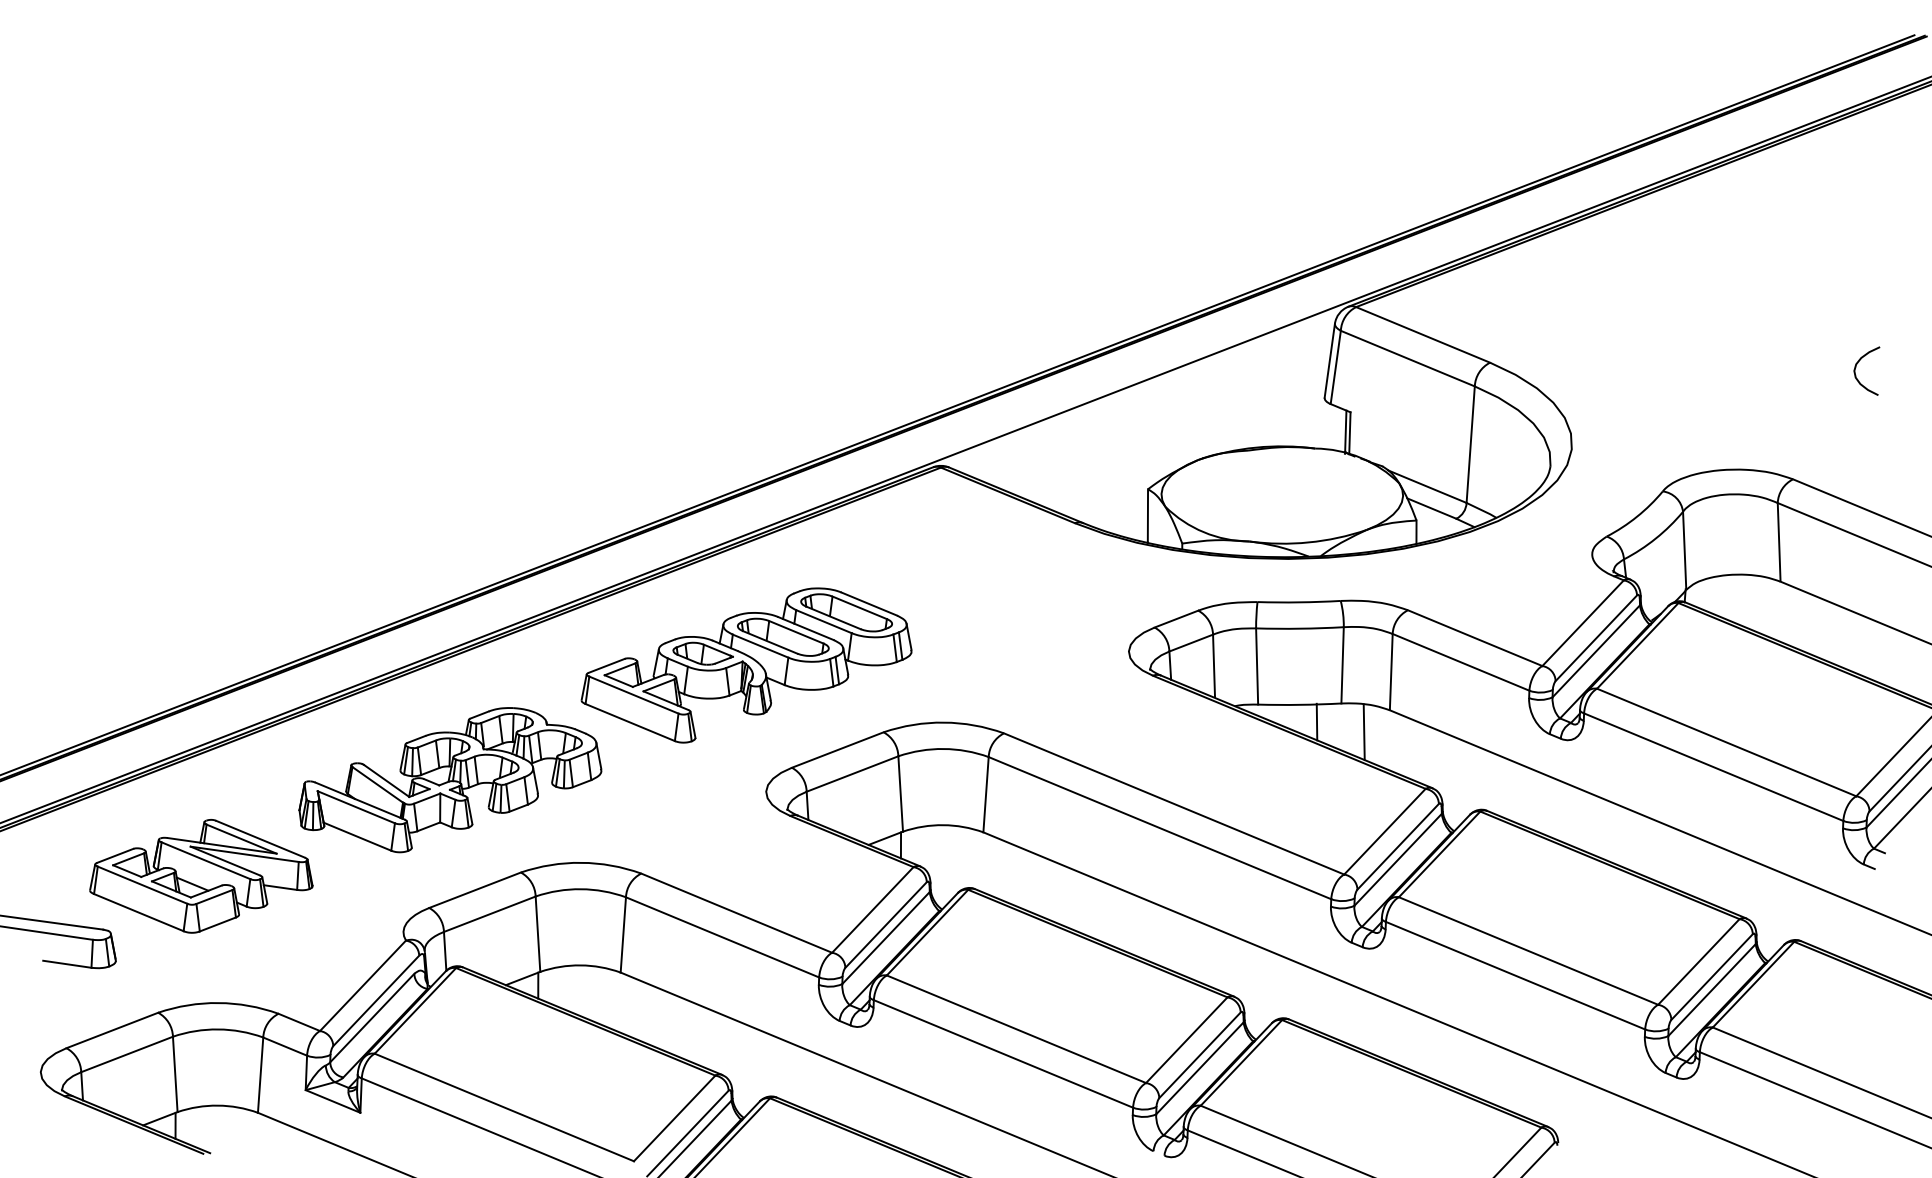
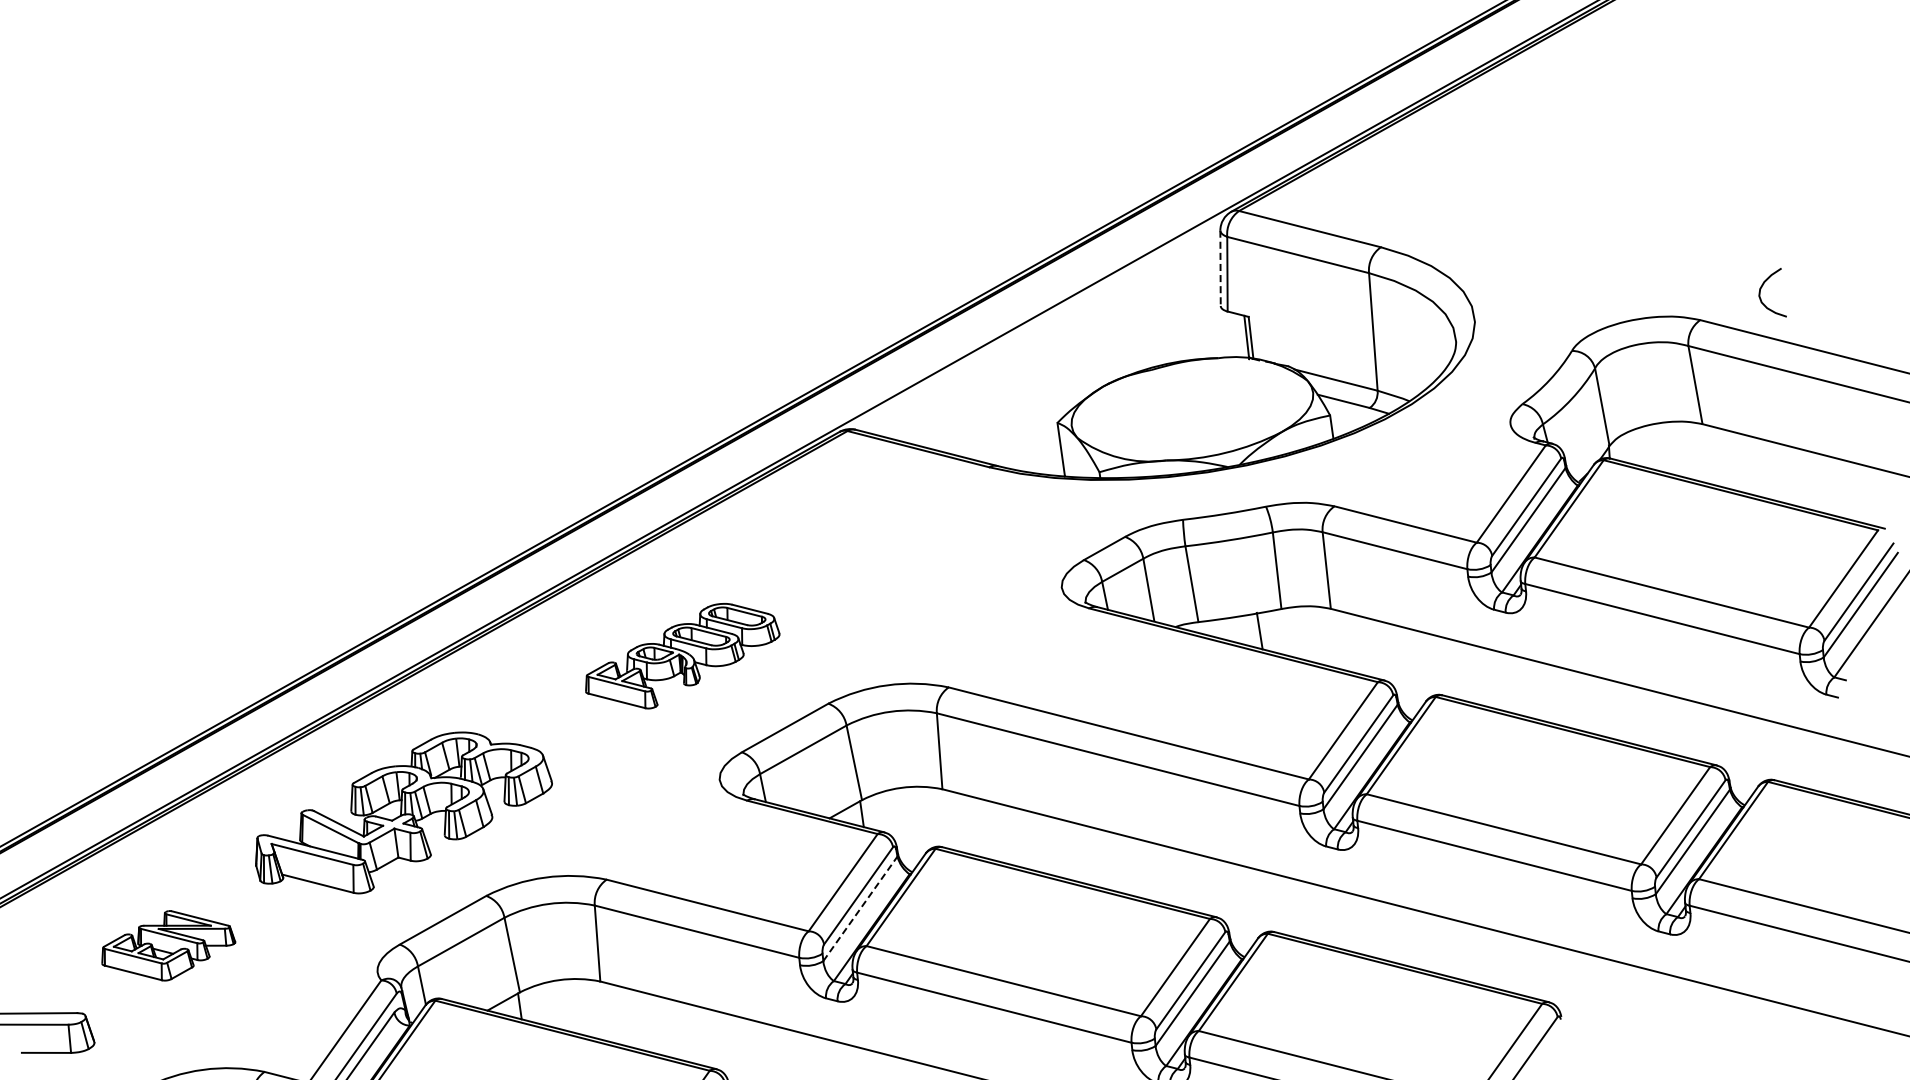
line: (1329, 361) -> (1220, 269), solid -> dashed
curve: (1856, 367) -> (1760, 292), moved
part: (746, 665) -> (681, 656), size x0.6
line: (1363, 732) -> (1307, 634), removed
part: (201, 876) -> (167, 945), size x0.6
line: (886, 937) -> (860, 908), solid -> dashed

